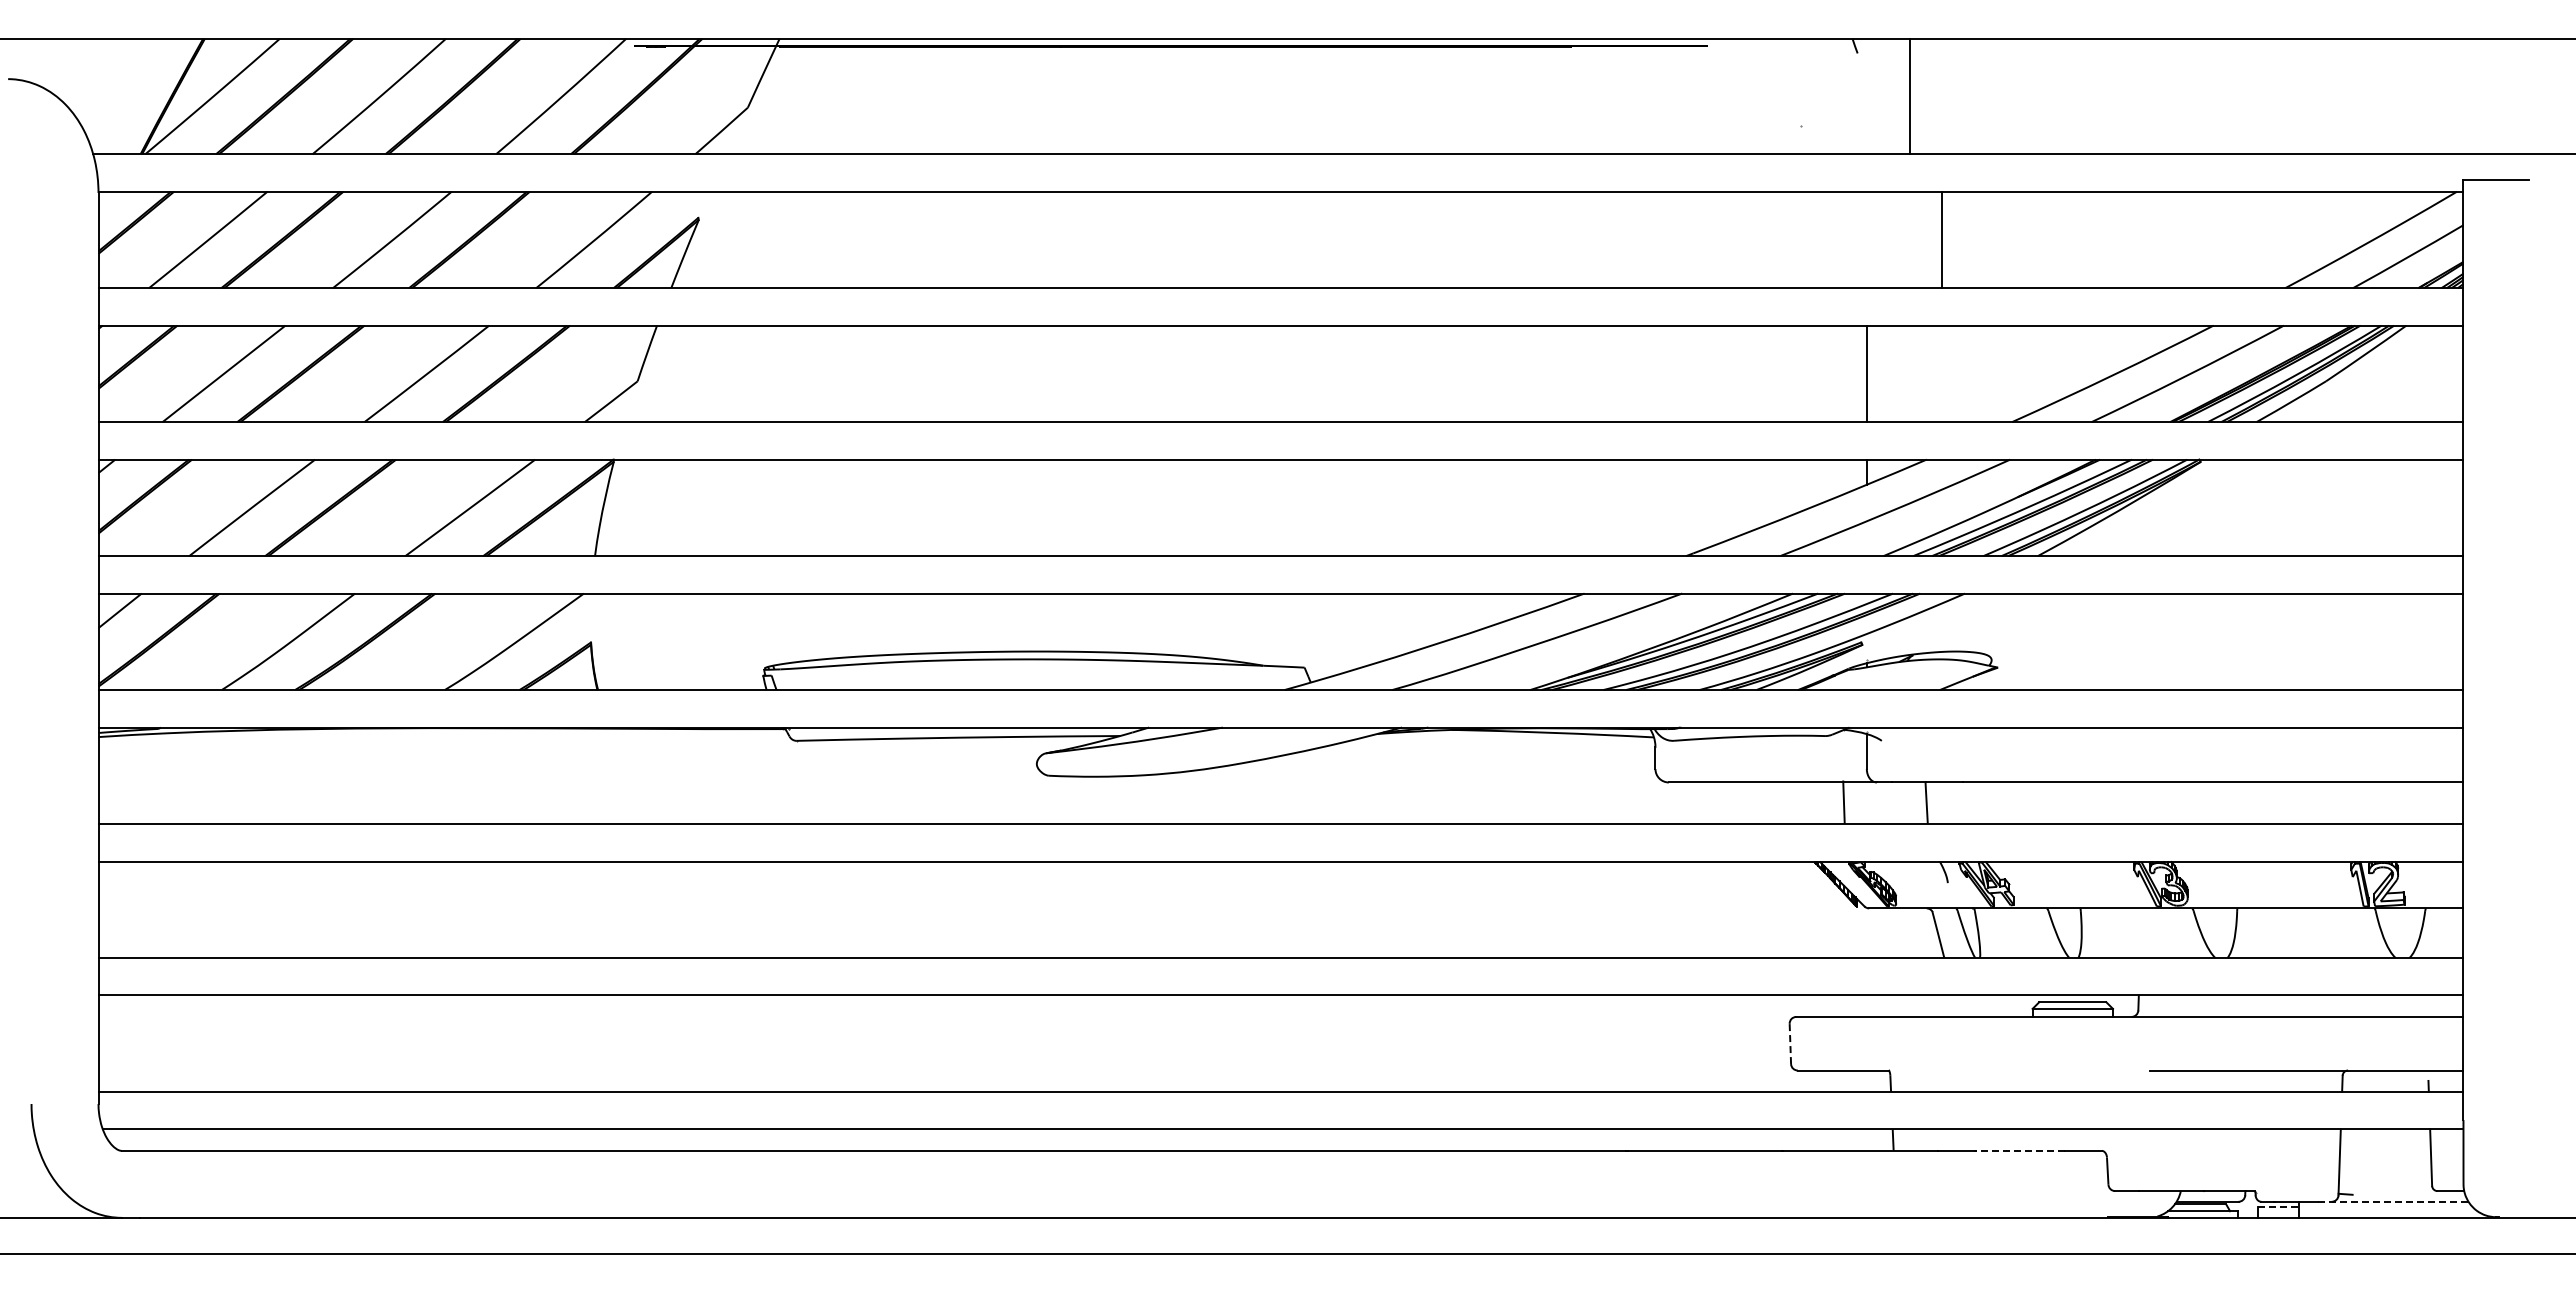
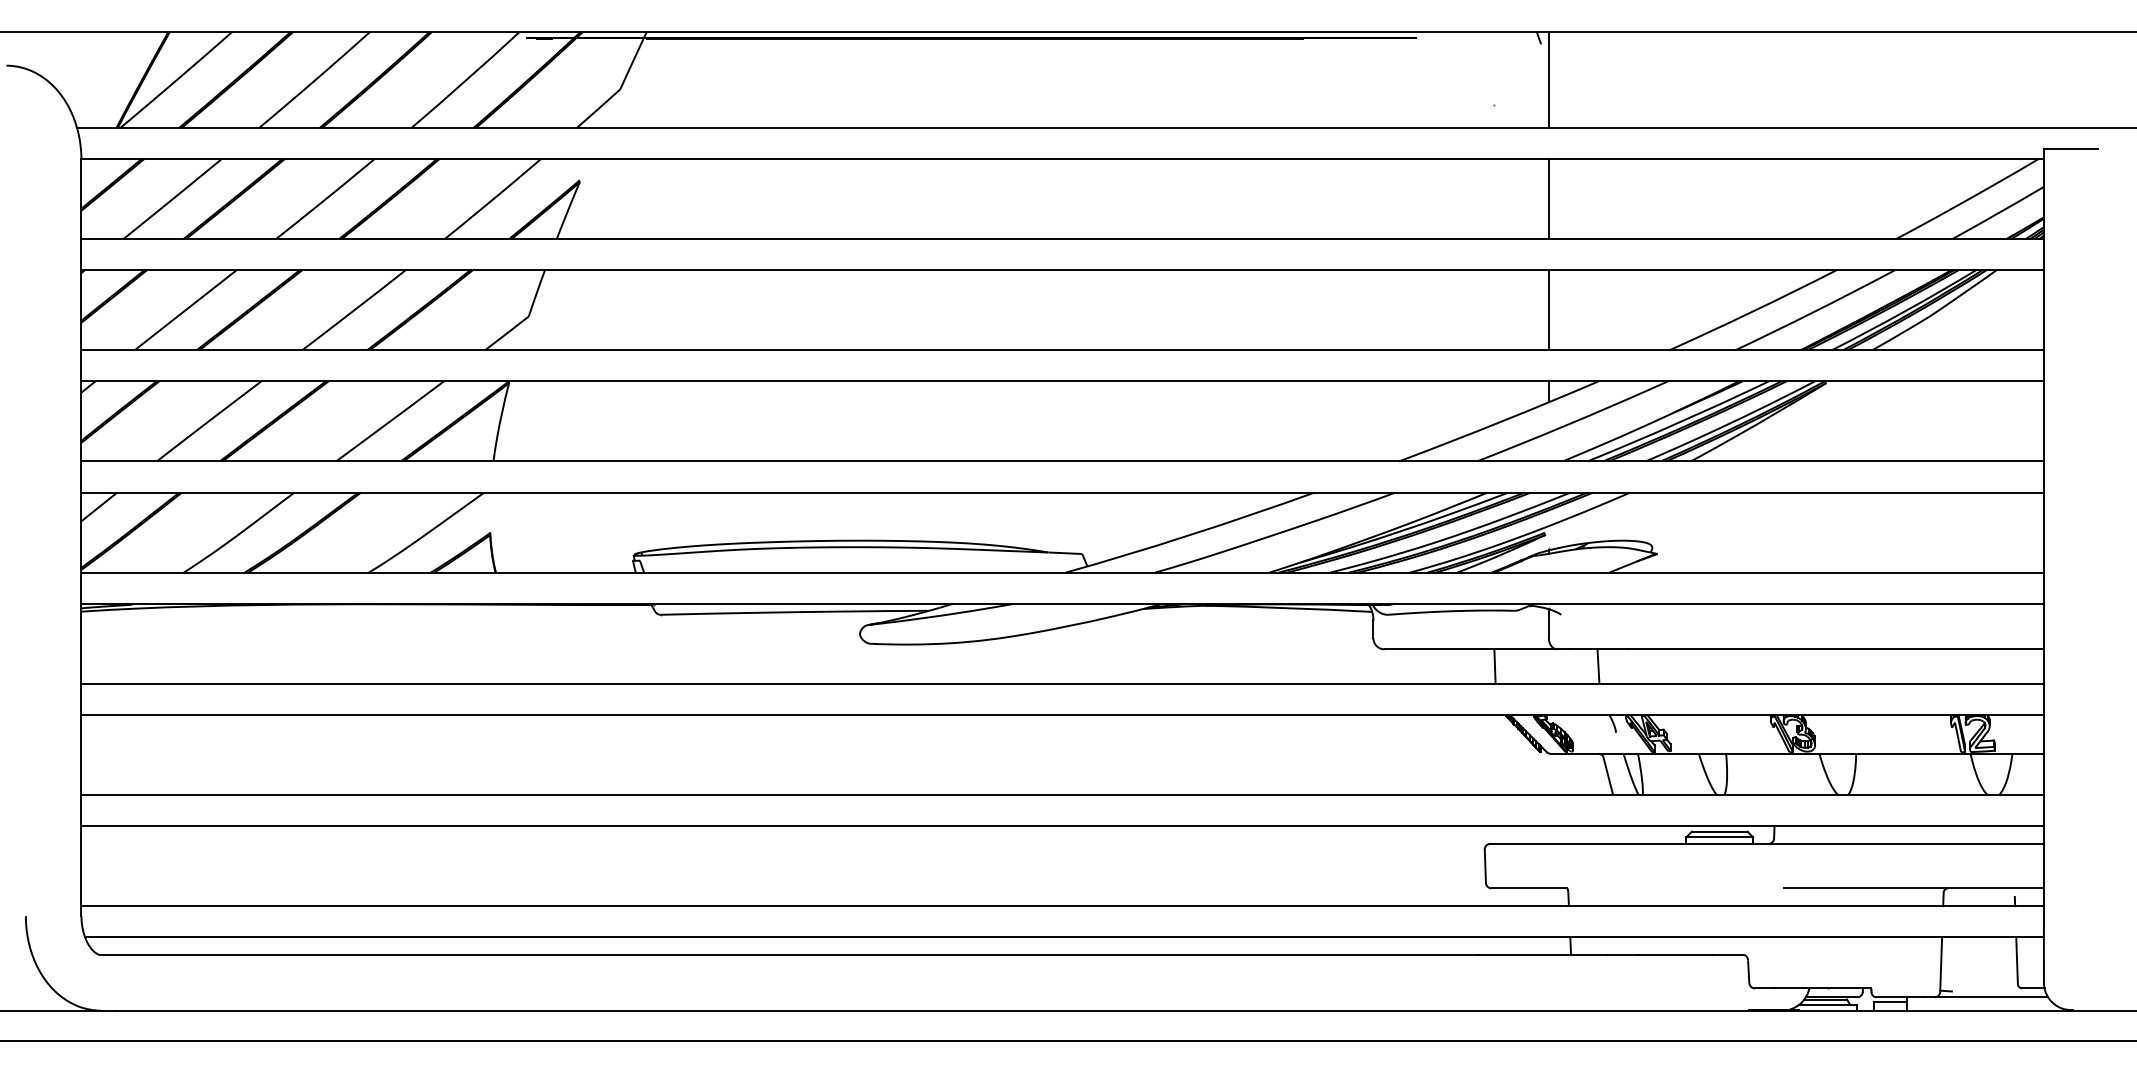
line: (1909, 96) -> (1548, 80), moved
line: (1941, 239) -> (1548, 198), moved
line: (1843, 802) -> (1494, 666), moved
line: (1790, 1043) -> (1485, 865), dashed -> solid
line: (2019, 1150) -> (1675, 954), dashed -> solid
line: (2393, 1201) -> (1985, 997), dashed -> solid
line: (2279, 1207) -> (1891, 1002), dashed -> solid

